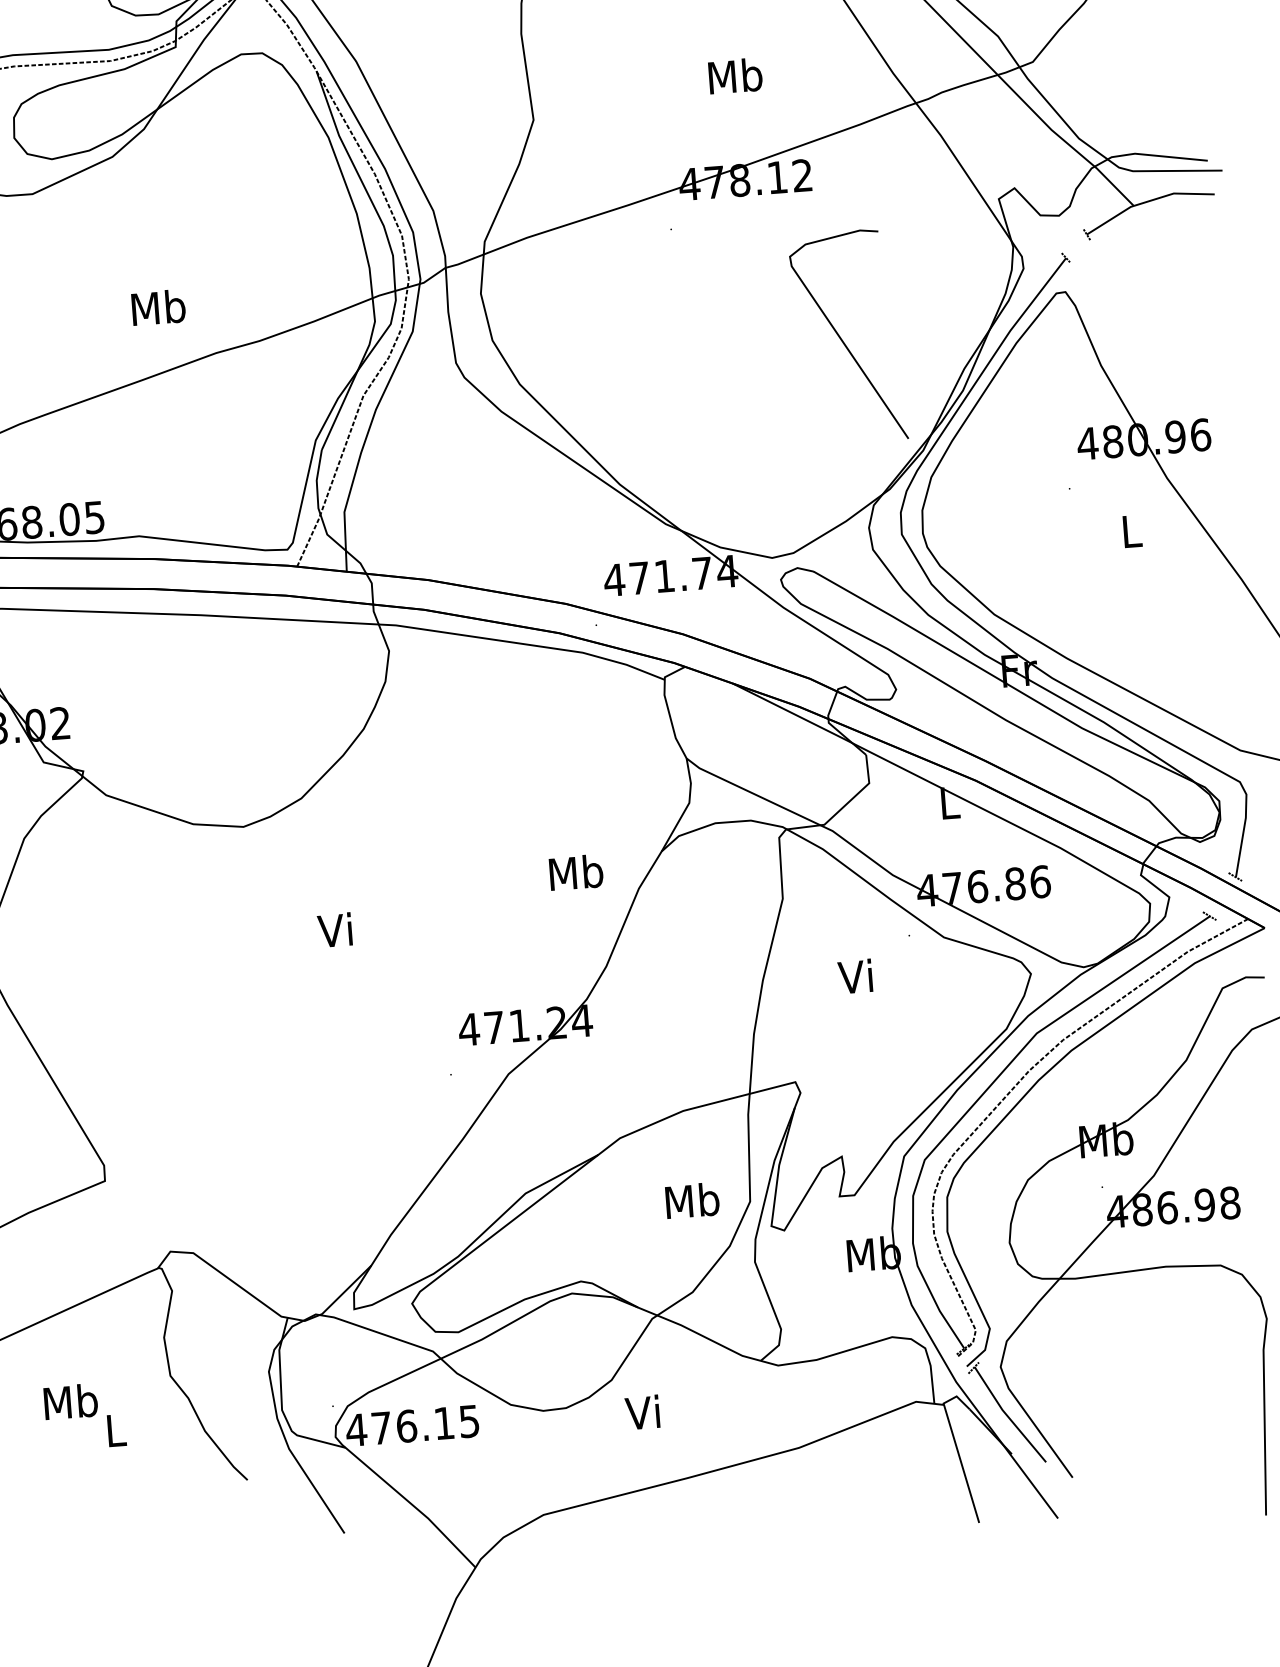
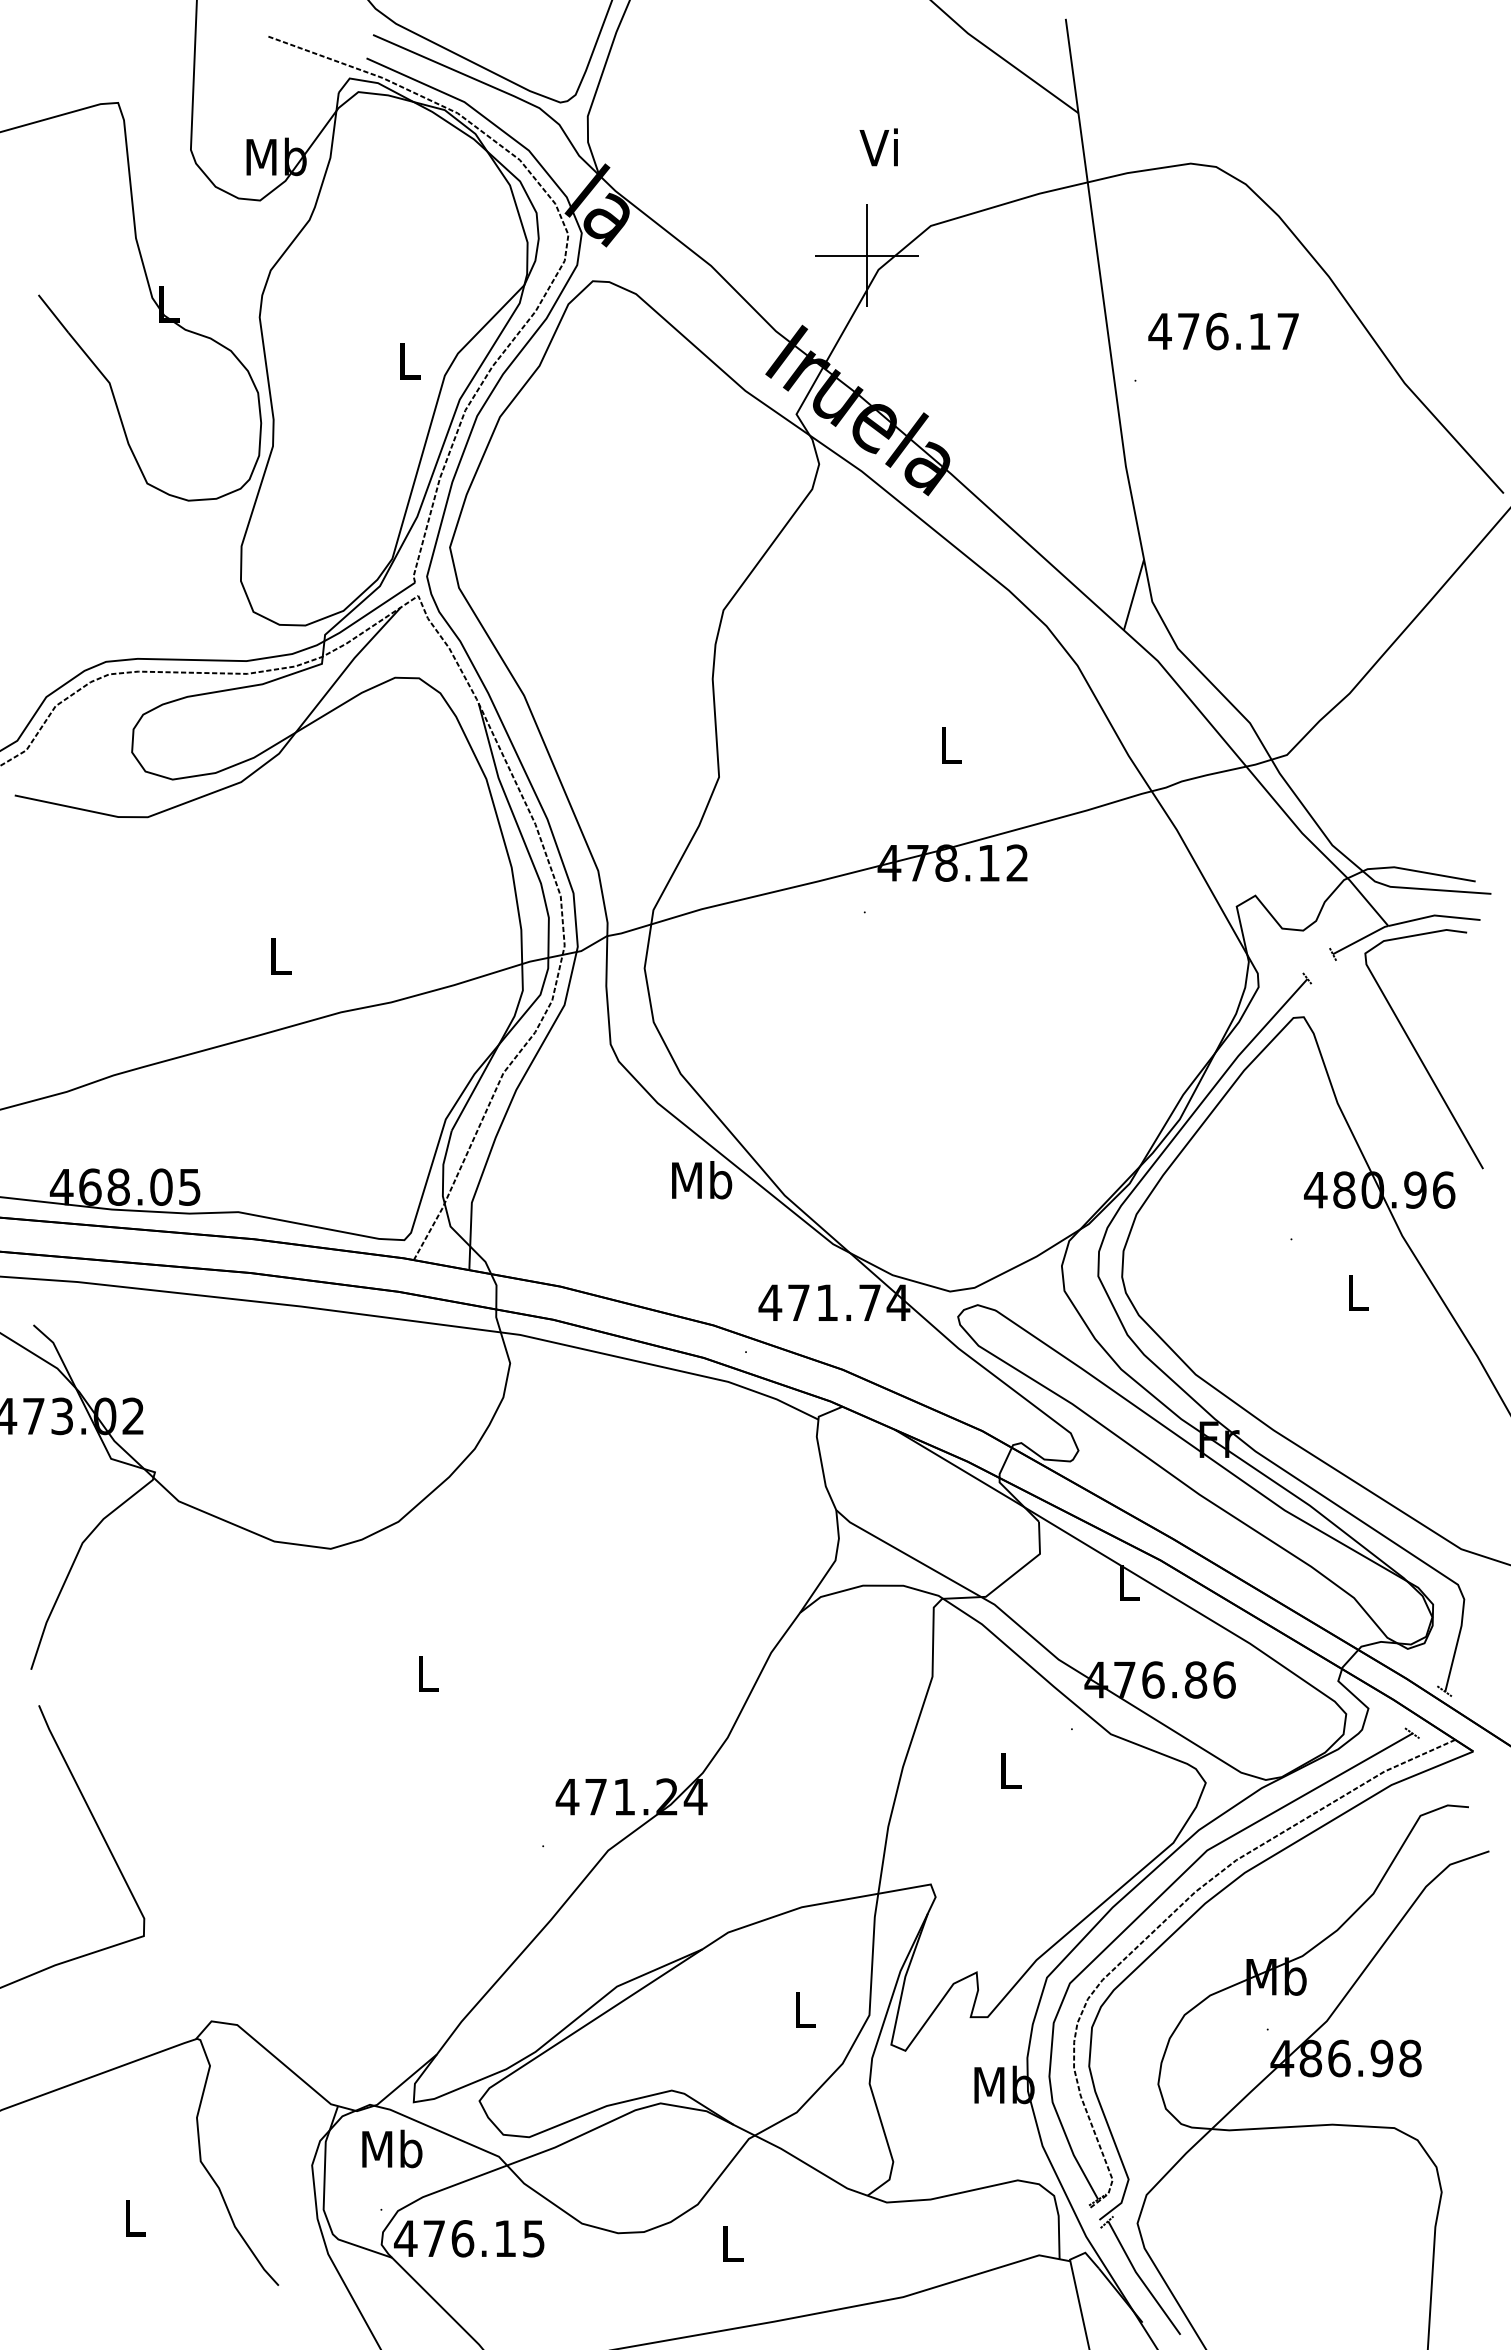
text: (735, 75) -> (950, 744), Mb -> L
text: (158, 307) -> (280, 955), Mb -> L
curve: (842, 339) -> (1417, 1051), moved
text: (576, 872) -> (702, 1180), moved
text: (334, 929) -> (424, 1672), Vi -> L
text: (855, 976) -> (1007, 1770), Vi -> L
text: (692, 1200) -> (804, 2009), Mb -> L
text: (71, 1401) -> (392, 2148), moved
text: (642, 1412) -> (729, 2243), Vi -> L

